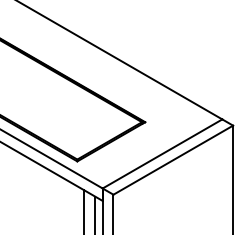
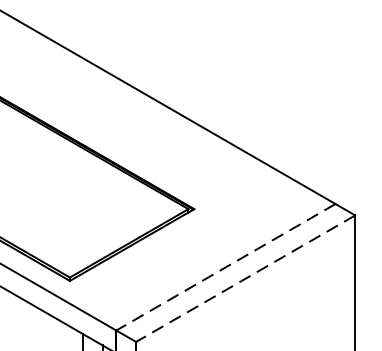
line: (162, 154) -> (225, 268), solid -> dashed
line: (172, 160) -> (244, 279), solid -> dashed

